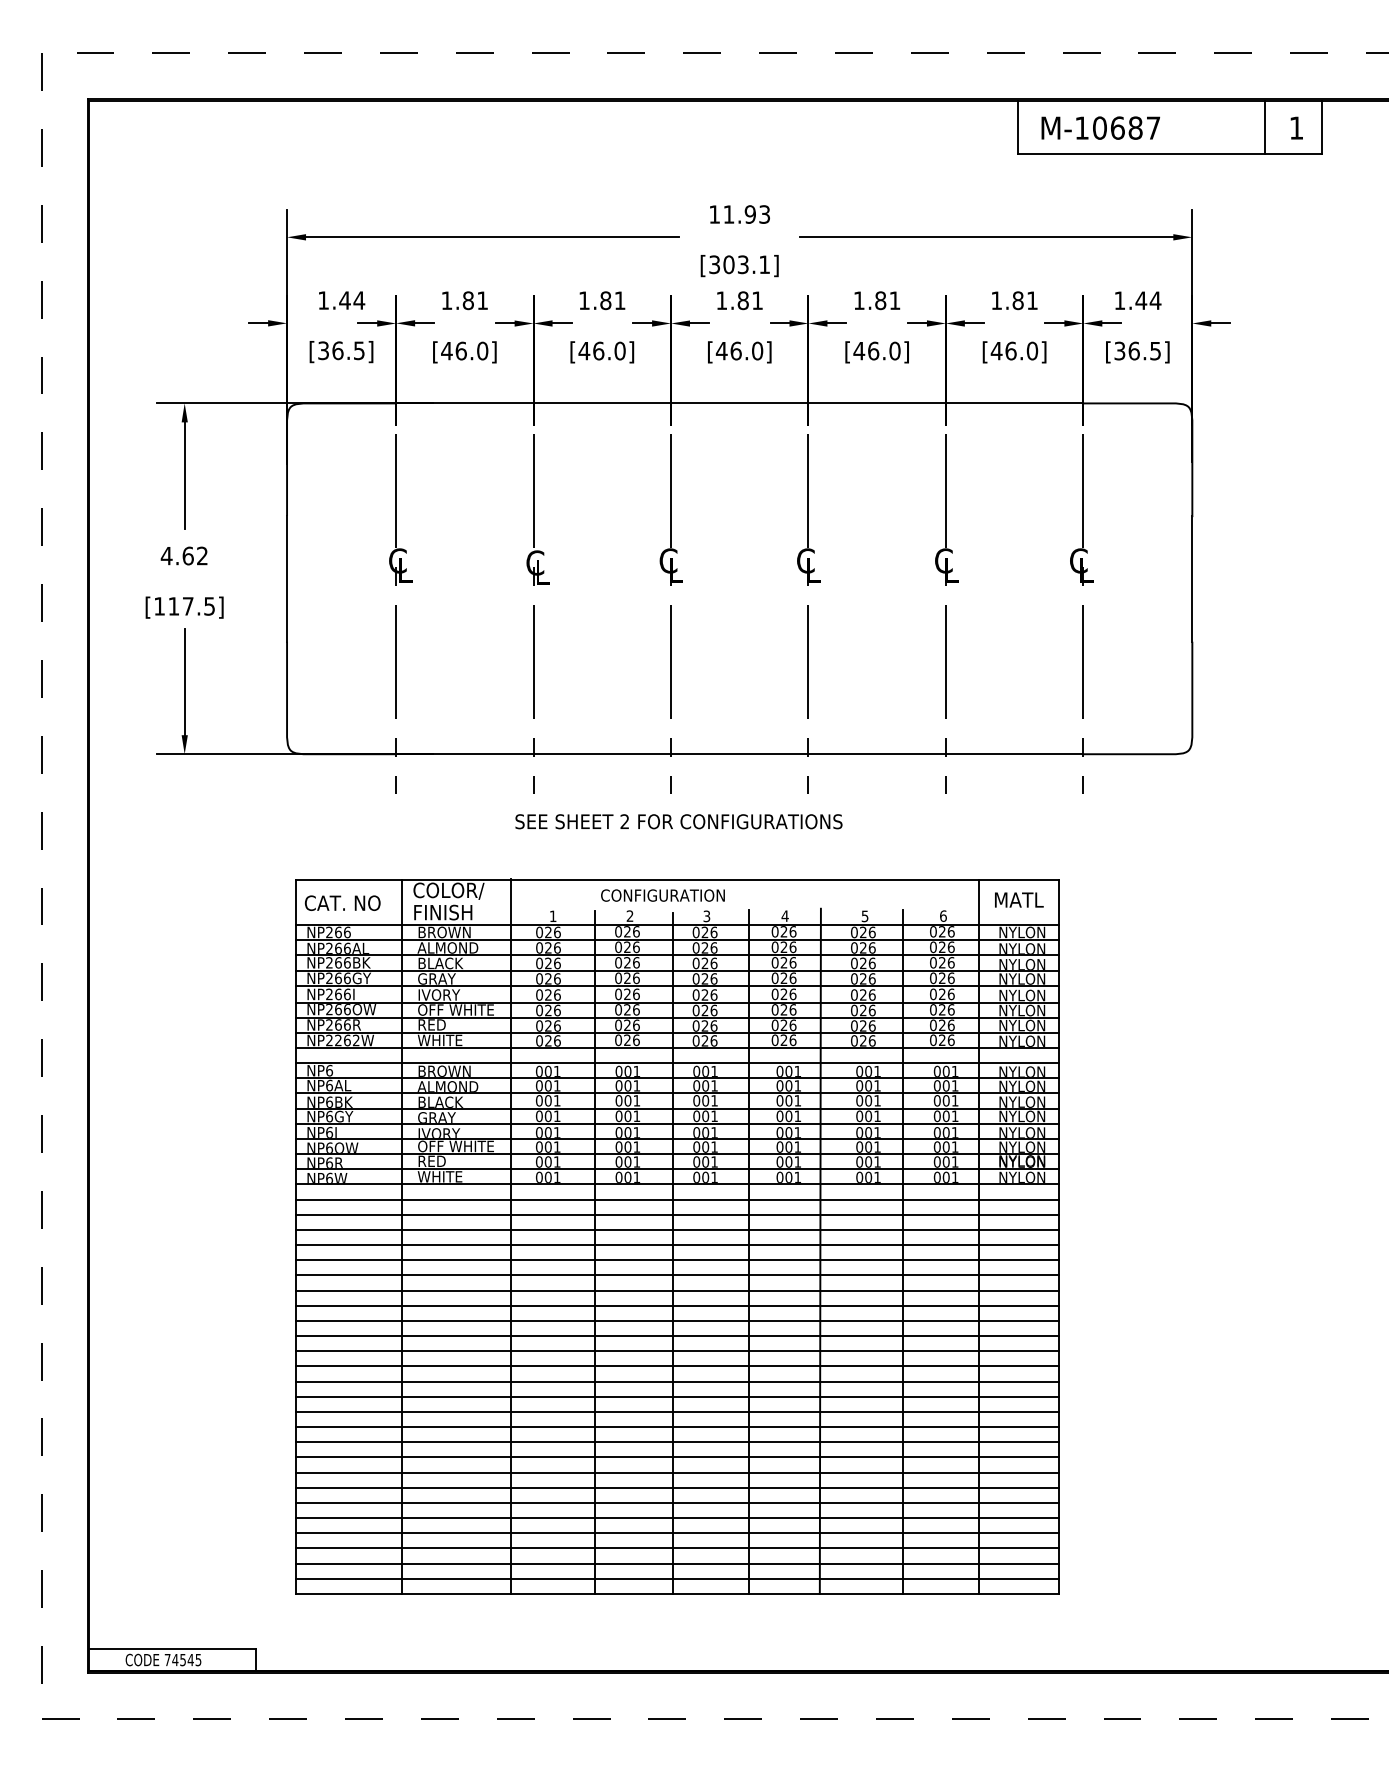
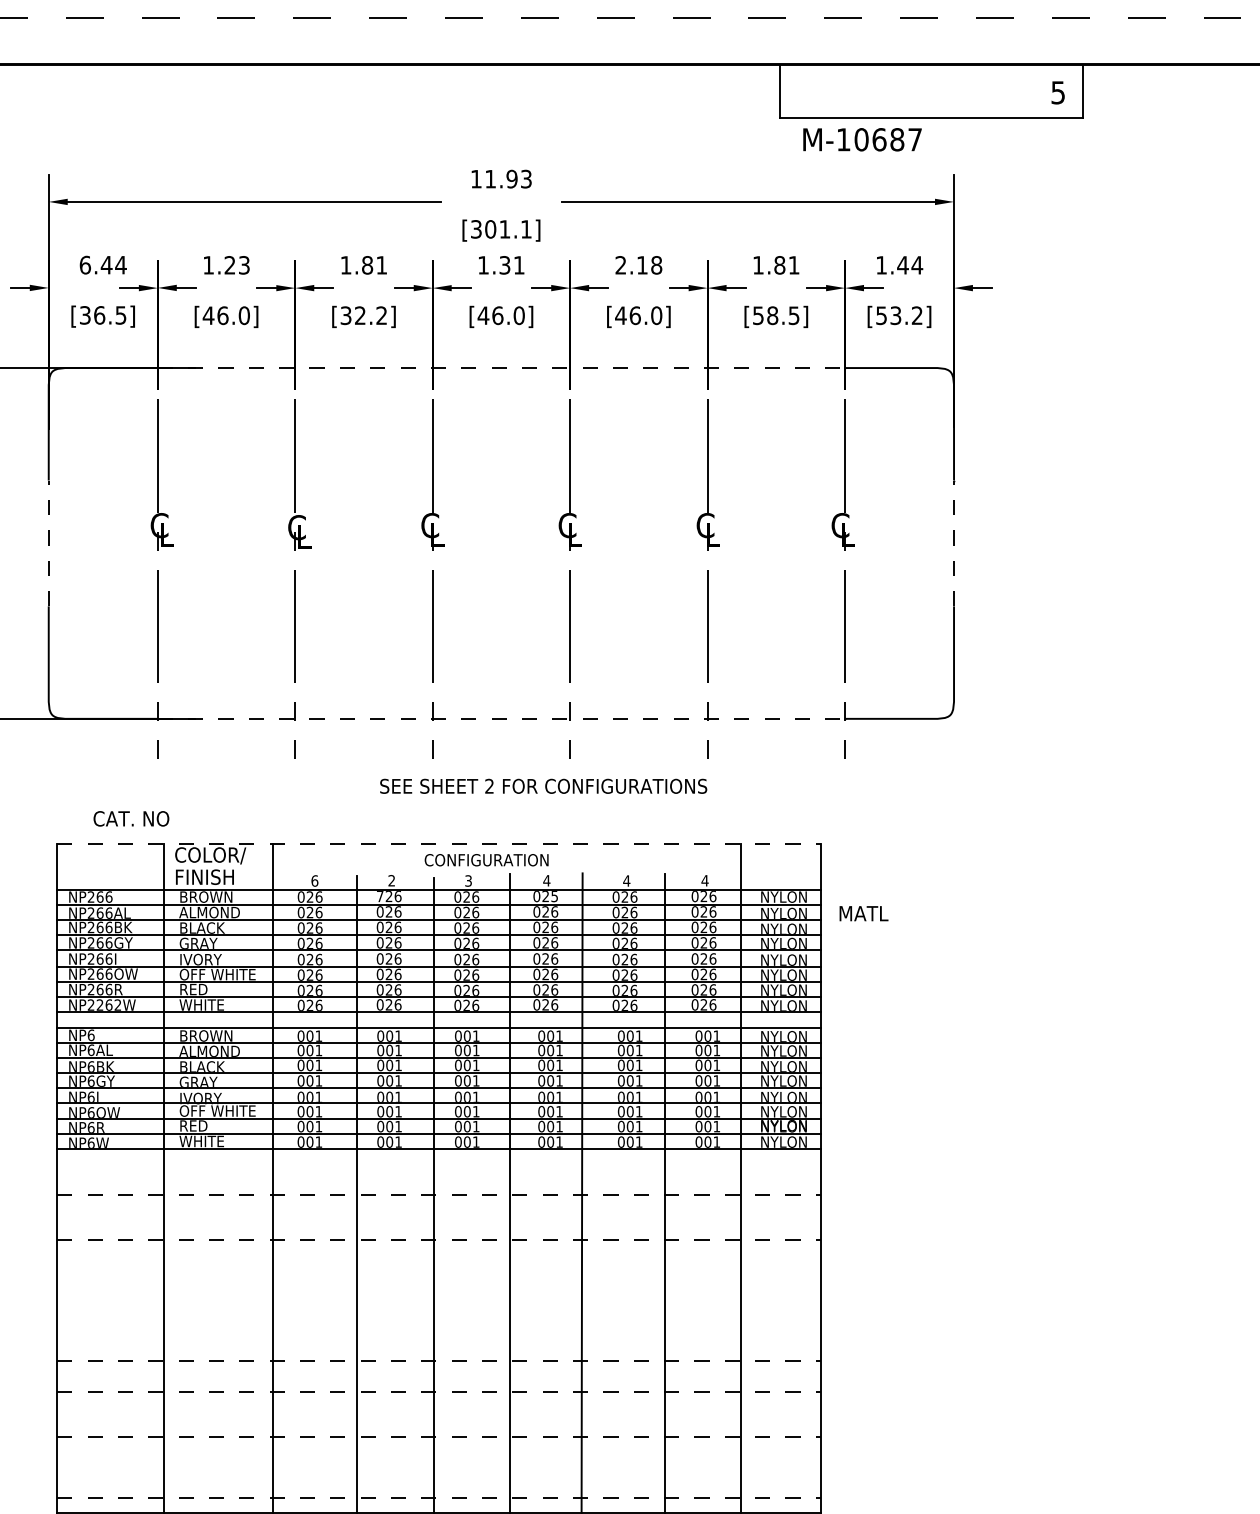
line: (1264, 126) -> (1026, 91), removed
text: (1100, 127) -> (862, 139), moved
text: (1296, 127) -> (1058, 92), 1 -> 5
text: (743, 264) -> (505, 229), [303.1] -> [301.1]
text: (323, 300) -> (85, 265), 1.44 -> 6.44
text: (474, 300) -> (236, 265), 1.81 -> 1.23
text: (742, 300) -> (504, 265), 1.81 -> 1.31
text: (876, 300) -> (638, 265), 1.81 -> 2.18
text: (601, 350) -> (363, 315), [46.0] -> [32.2]
text: (1014, 350) -> (776, 315), [46.0] -> [58.5]
text: (1137, 350) -> (899, 315), [36.5] -> [53.2]
line: (739, 403) -> (501, 368), solid -> dashed
line: (287, 578) -> (49, 543), solid -> dashed
line: (1192, 578) -> (954, 543), solid -> dashed
line: (739, 754) -> (501, 719), solid -> dashed
text: (678, 821) -> (543, 786), moved
line: (677, 879) -> (439, 844), solid -> dashed
text: (662, 895) -> (486, 860), moved
text: (1019, 899) -> (864, 913), moved
text: (342, 902) -> (131, 818), moved
text: (943, 915) -> (705, 880), 6 -> 4
text: (552, 916) -> (314, 881), 1 -> 6
text: (864, 916) -> (626, 881), 5 -> 4
text: (618, 931) -> (380, 896), 026 -> 726
text: (792, 931) -> (554, 896), 026 -> 025
line: (677, 1199) -> (439, 1164), removed
line: (677, 1214) -> (439, 1179), removed
line: (677, 1229) -> (439, 1194), solid -> dashed
line: (677, 1245) -> (439, 1210), removed
line: (677, 1260) -> (439, 1225), removed
line: (677, 1275) -> (439, 1240), solid -> dashed
line: (677, 1290) -> (439, 1255), removed
line: (677, 1305) -> (439, 1270), removed
line: (677, 1320) -> (439, 1285), removed
line: (677, 1336) -> (439, 1301), removed
line: (677, 1351) -> (439, 1316), removed
line: (677, 1366) -> (439, 1331), removed
line: (677, 1381) -> (439, 1346), removed
line: (677, 1396) -> (439, 1361), solid -> dashed
line: (677, 1411) -> (439, 1376), removed
line: (677, 1427) -> (439, 1392), solid -> dashed
line: (677, 1442) -> (439, 1407), removed
line: (677, 1457) -> (439, 1422), removed
line: (677, 1472) -> (439, 1437), solid -> dashed
line: (677, 1487) -> (439, 1452), removed
line: (677, 1502) -> (439, 1467), removed
line: (677, 1518) -> (439, 1483), removed
line: (677, 1533) -> (439, 1498), solid -> dashed

